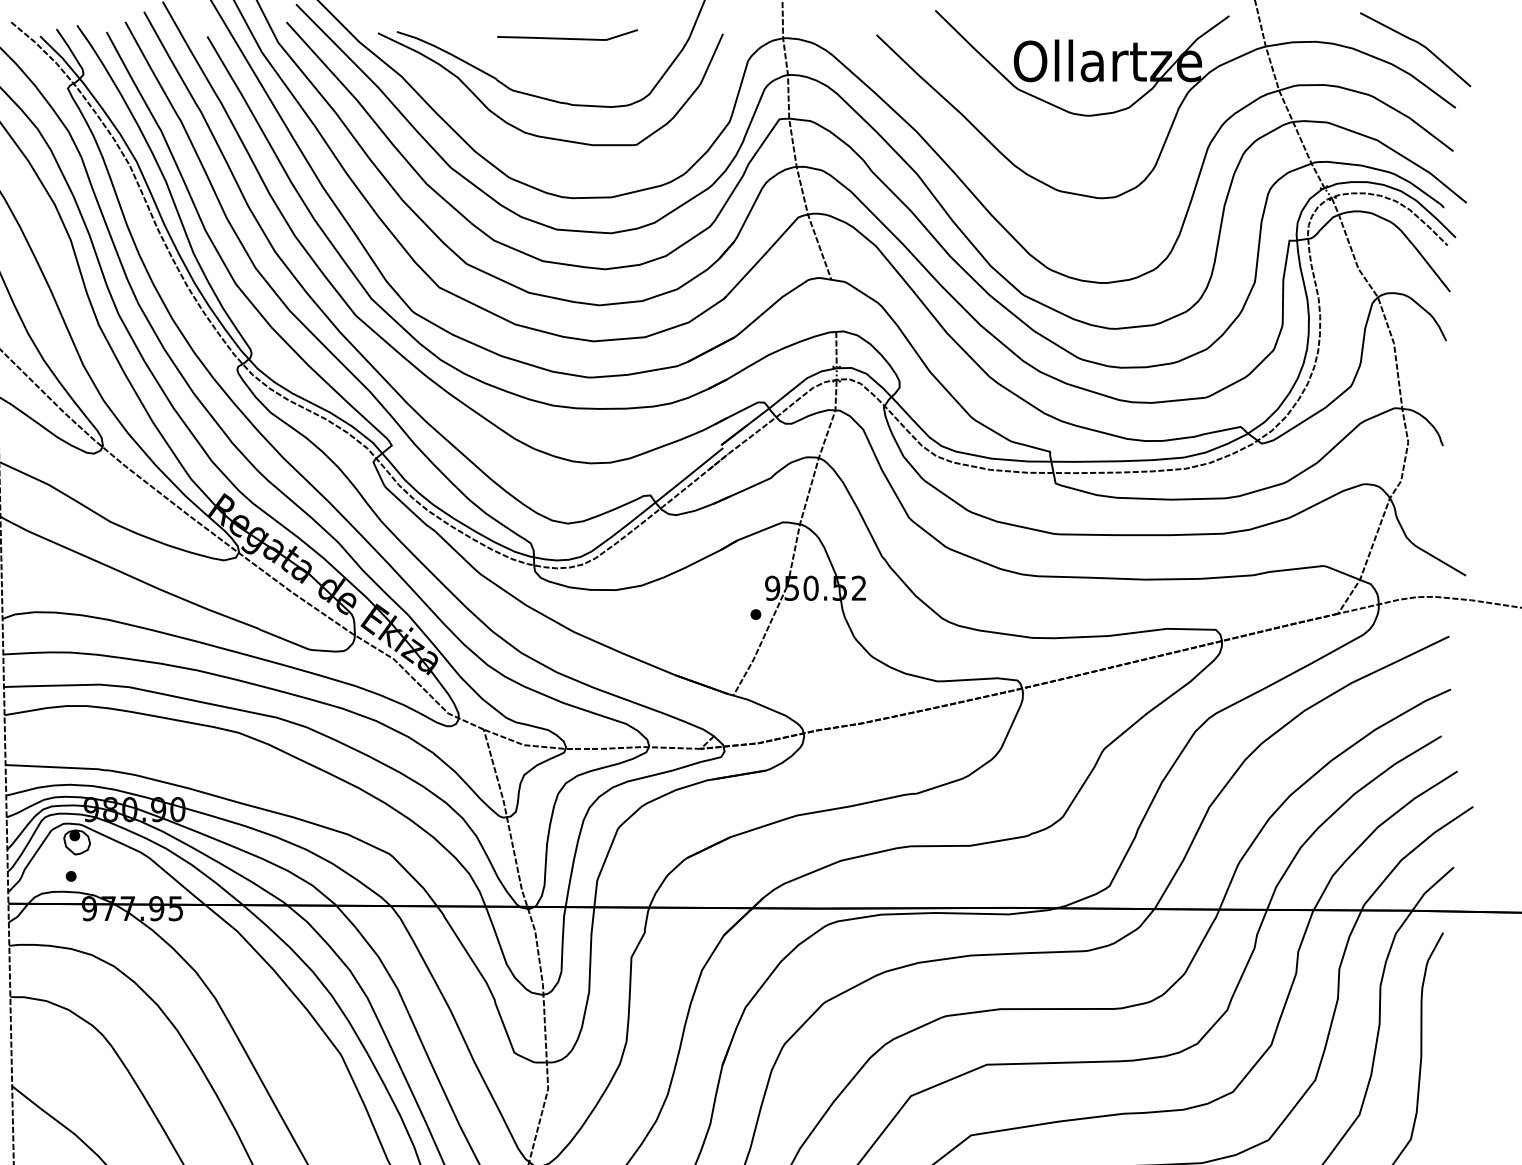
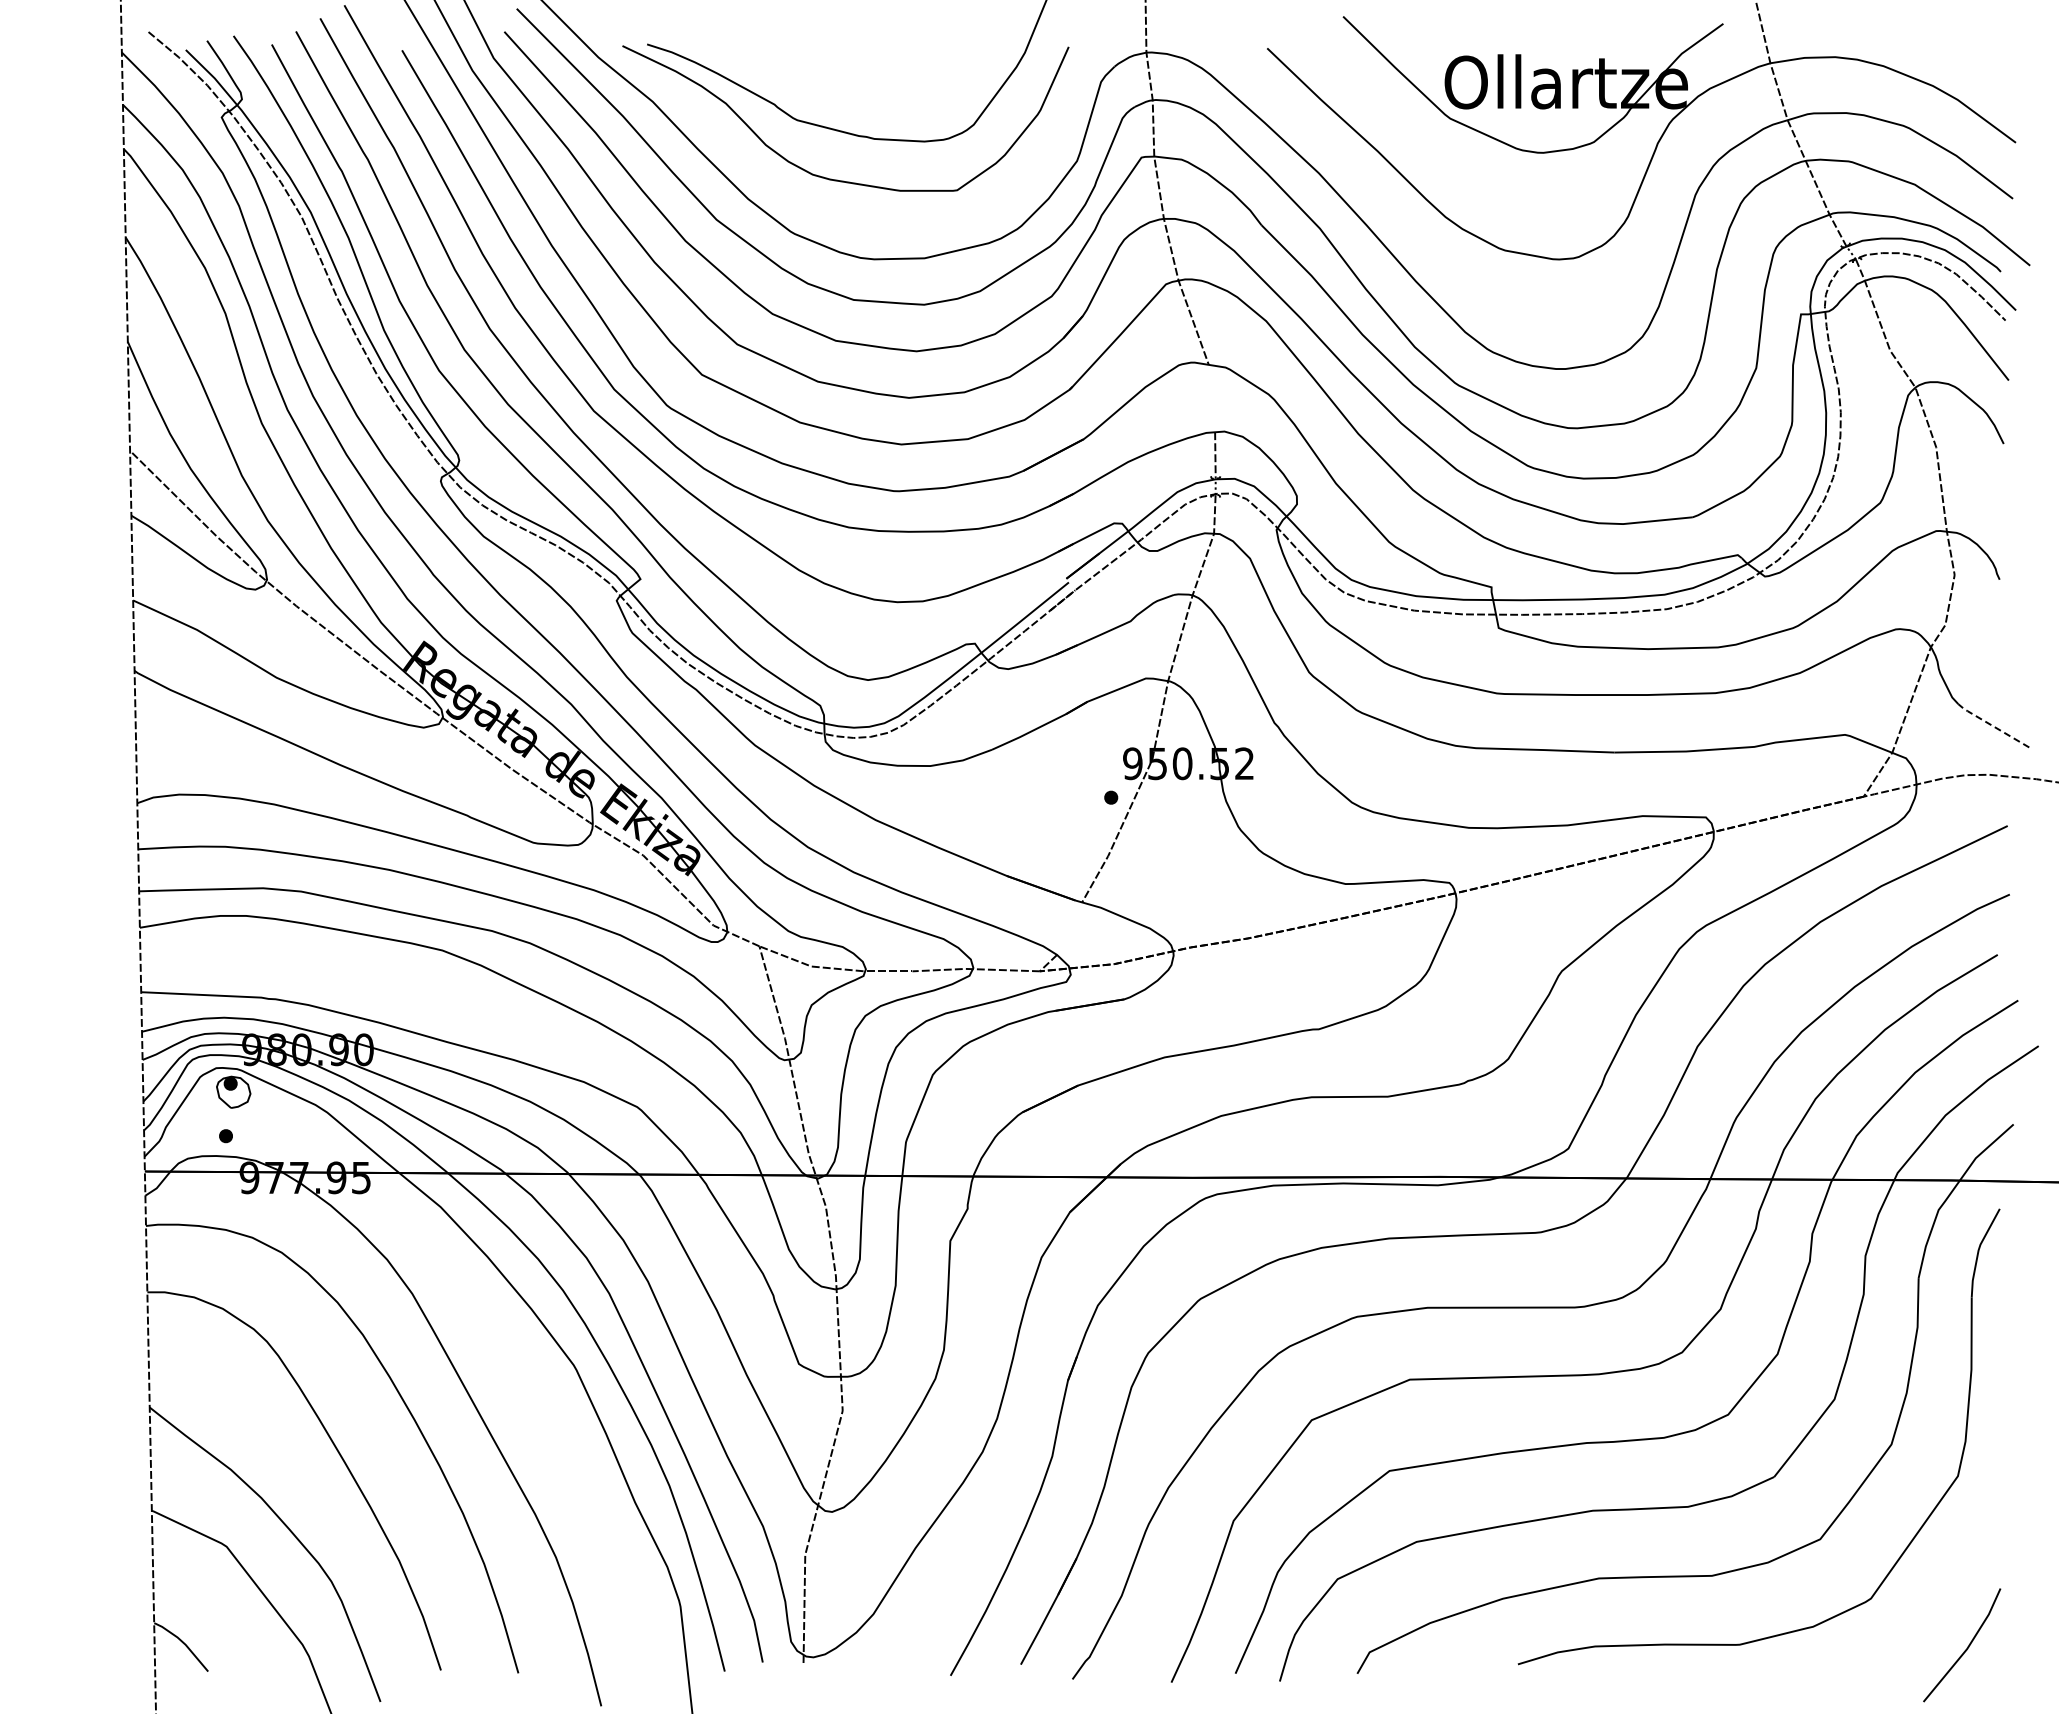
curve: (567, 38) -> (867, 52), removed
line: (1419, 44) -> (1968, 60), removed
line: (1436, 558) -> (1991, 725), solid -> dashed

